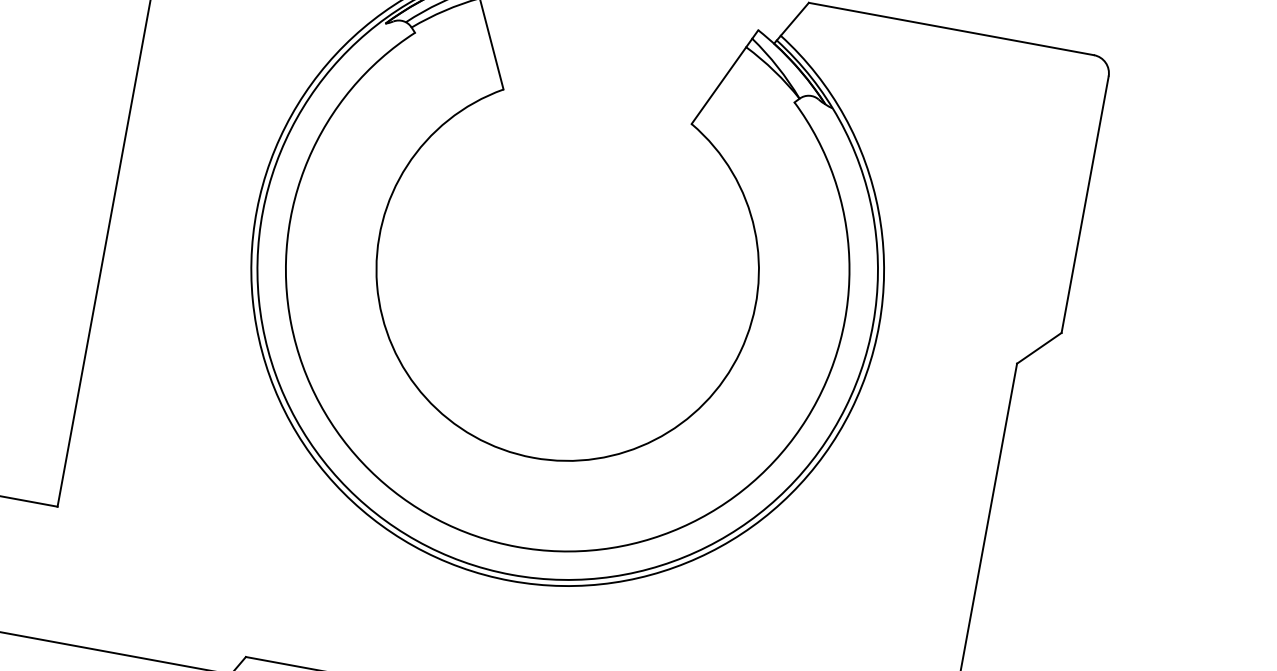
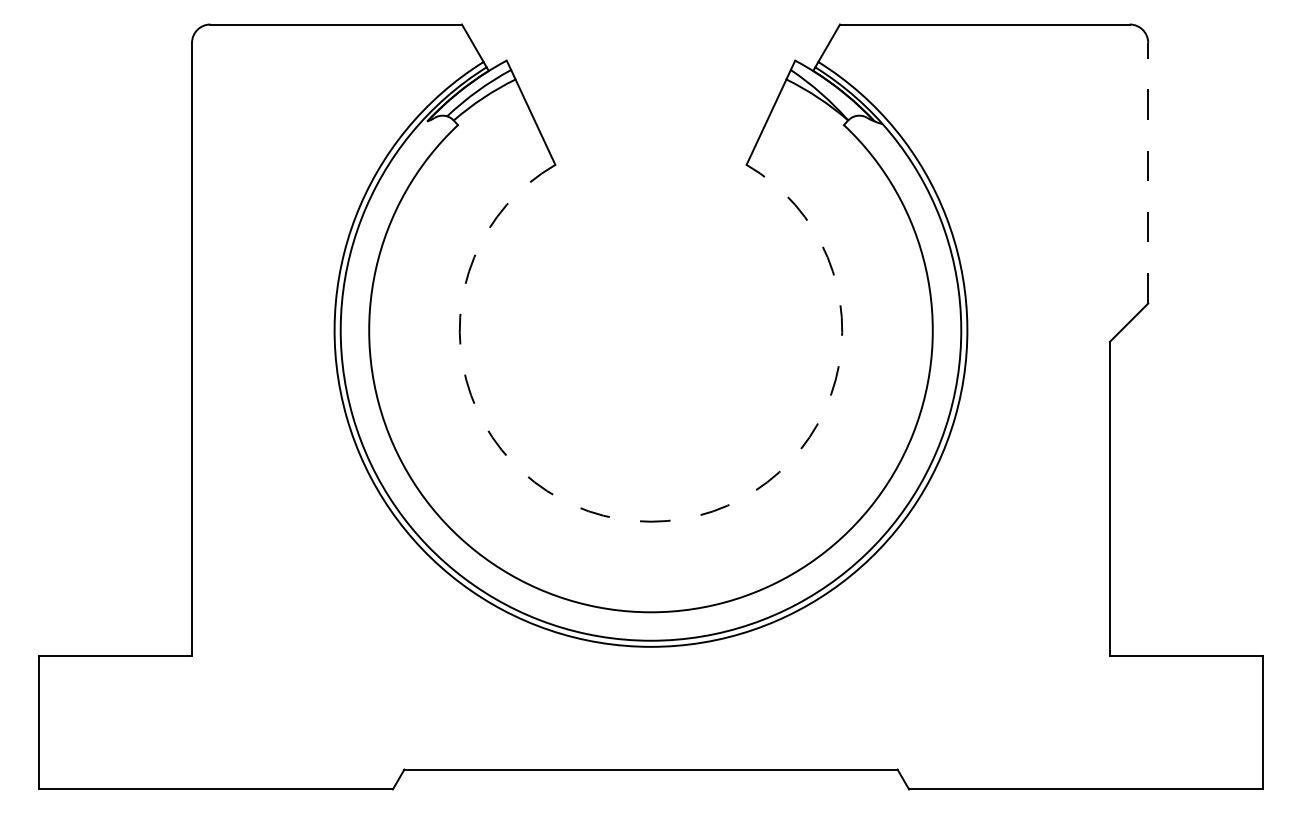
line: (1085, 204) -> (1148, 172), solid -> dashed
arc: (532, 457) -> (650, 521), solid -> dashed

